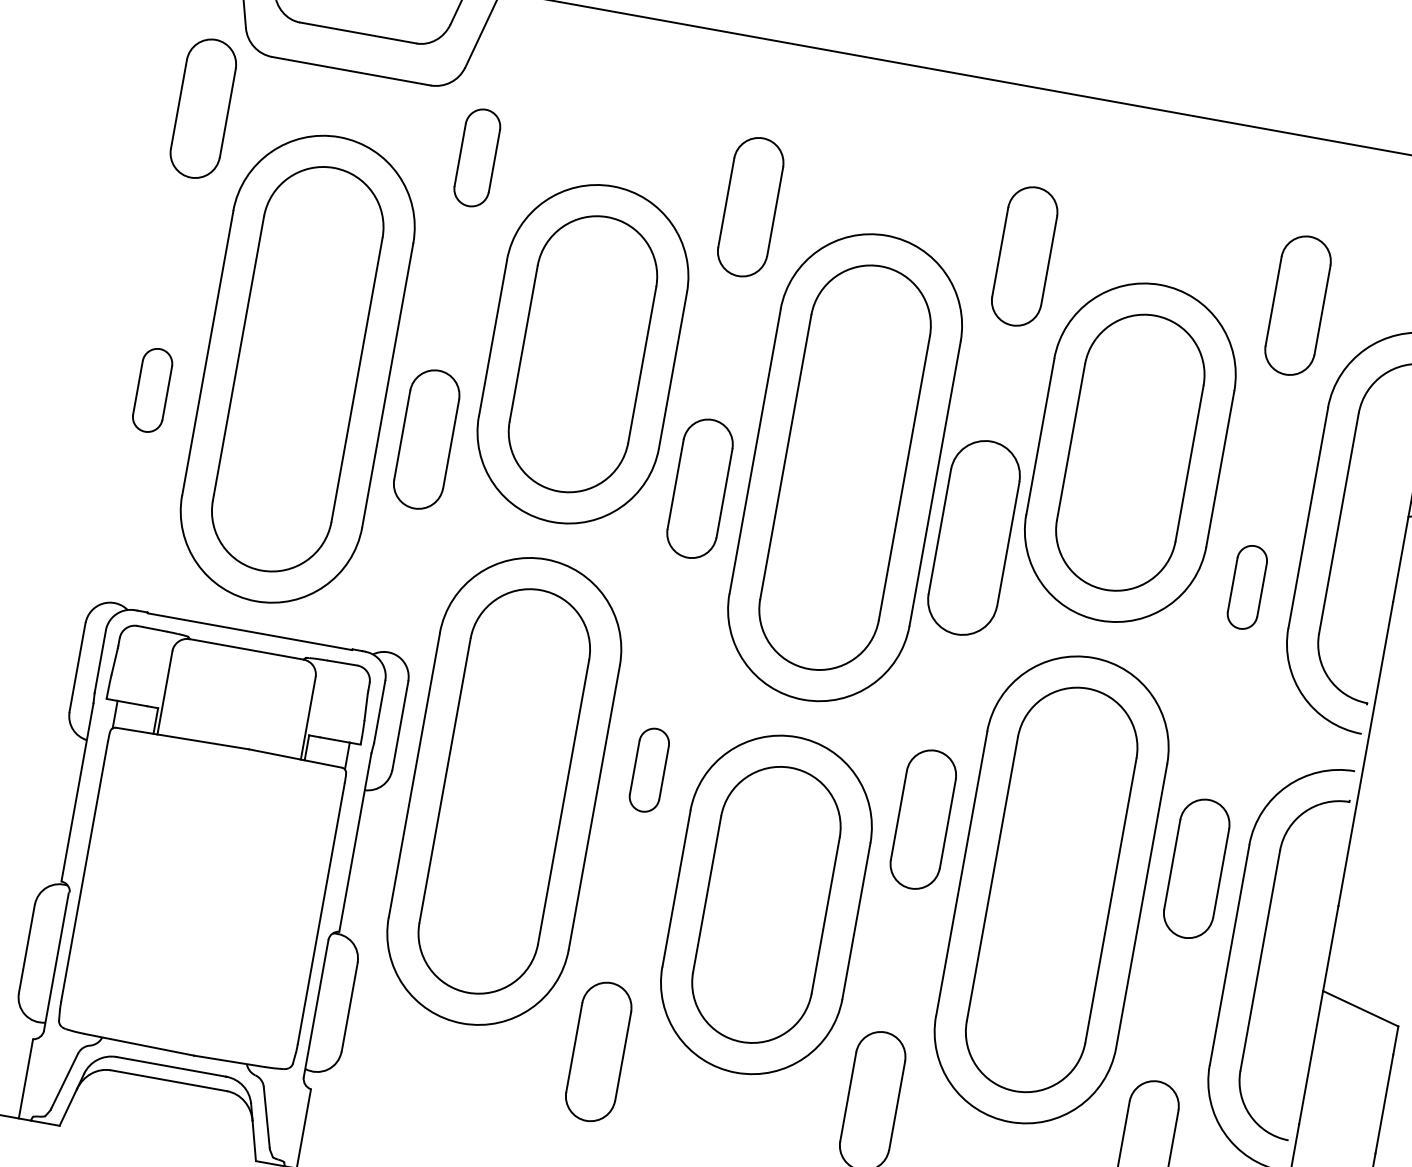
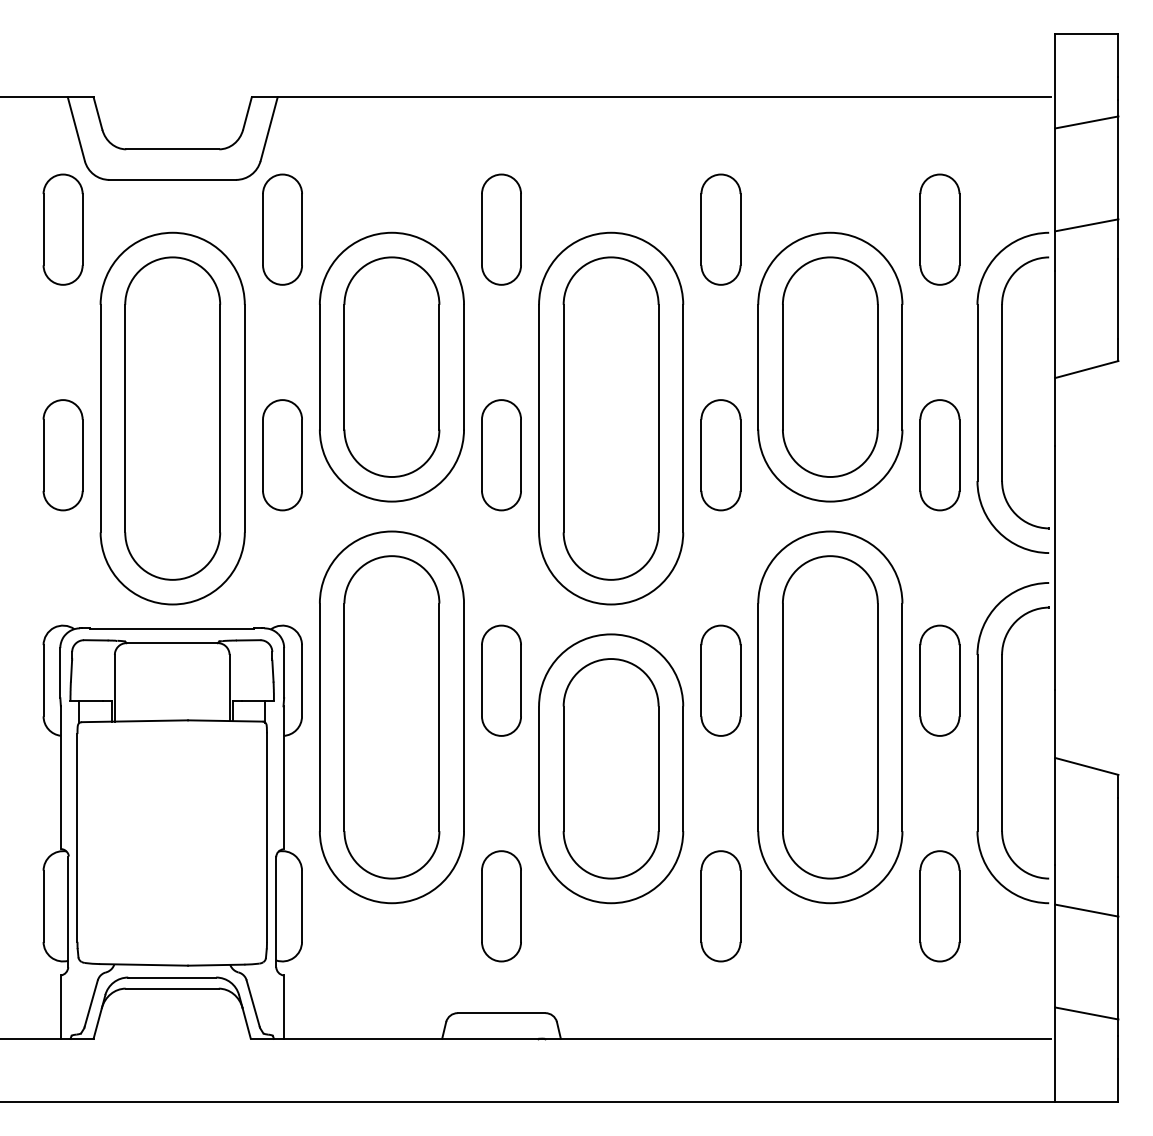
part: (477, 157) -> (282, 229), size x1.43
part: (151, 390) -> (62, 455), size x1.67
part: (973, 538) -> (720, 455), size x0.71
part: (1246, 587) -> (939, 455), size x1.67
part: (649, 770) -> (501, 680), size x1.67

